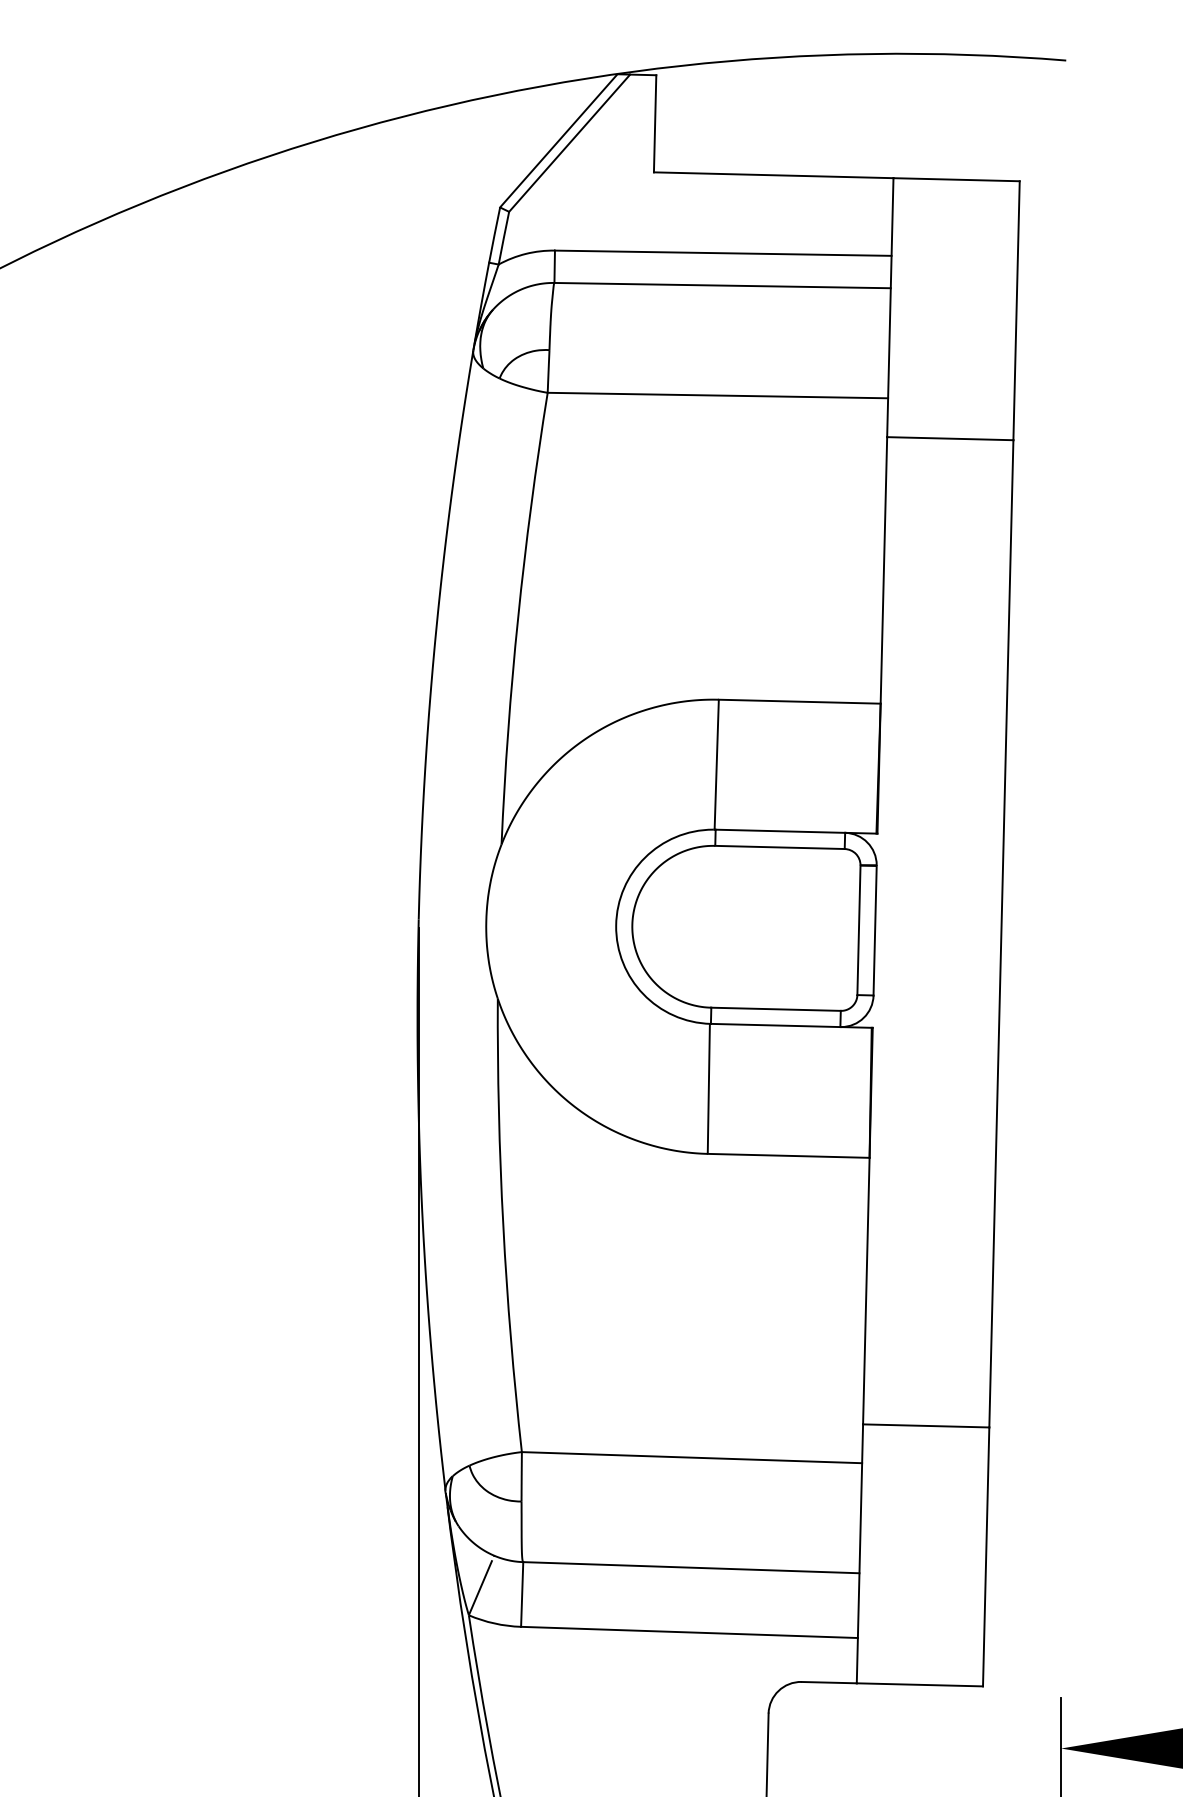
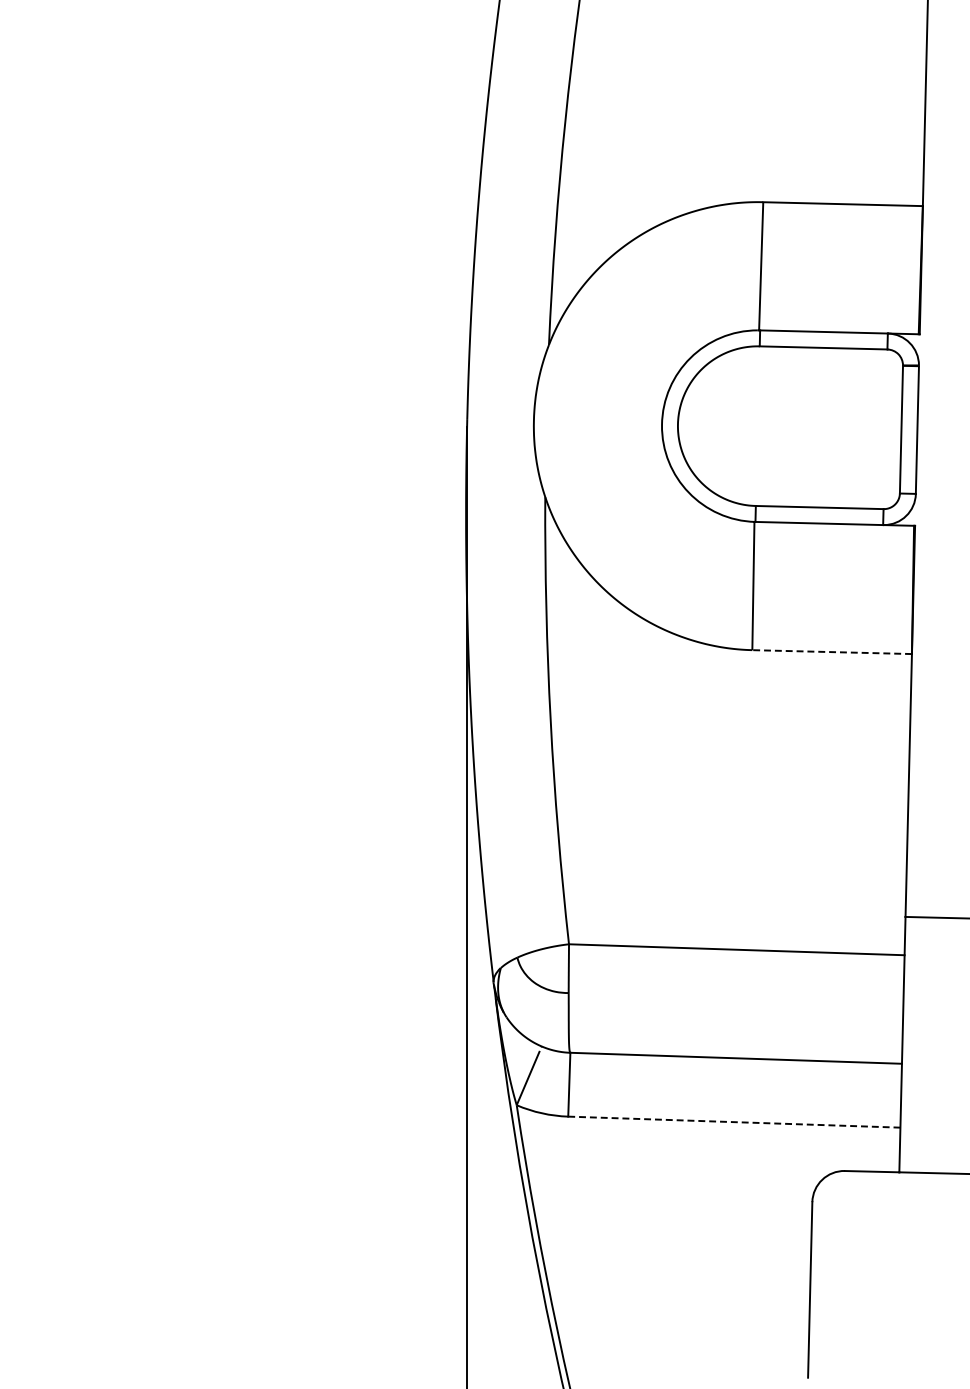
line: (788, 1155) -> (831, 651), solid -> dashed
line: (689, 1632) -> (734, 1122), solid -> dashed

